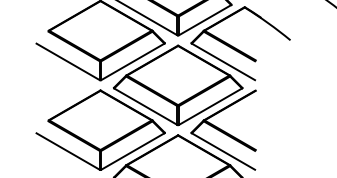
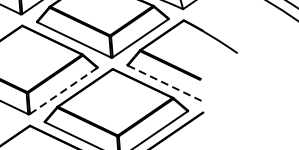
line: (133, 61) -> (64, 90), solid -> dashed
line: (223, 61) -> (164, 82), solid -> dashed

